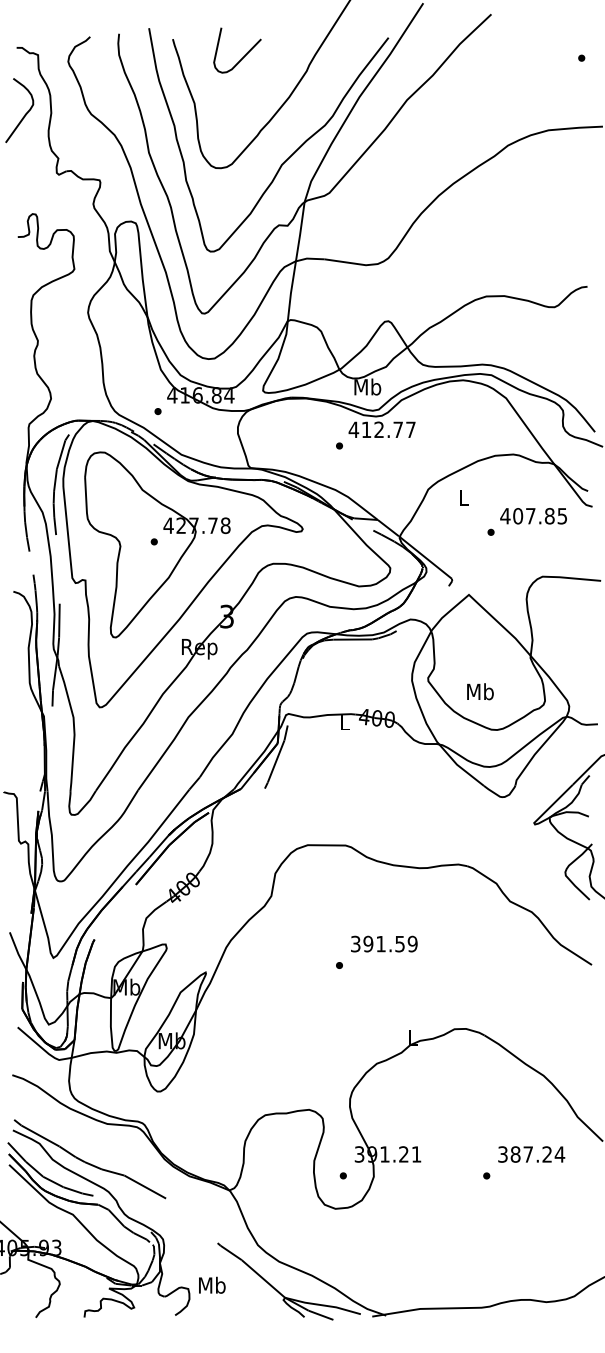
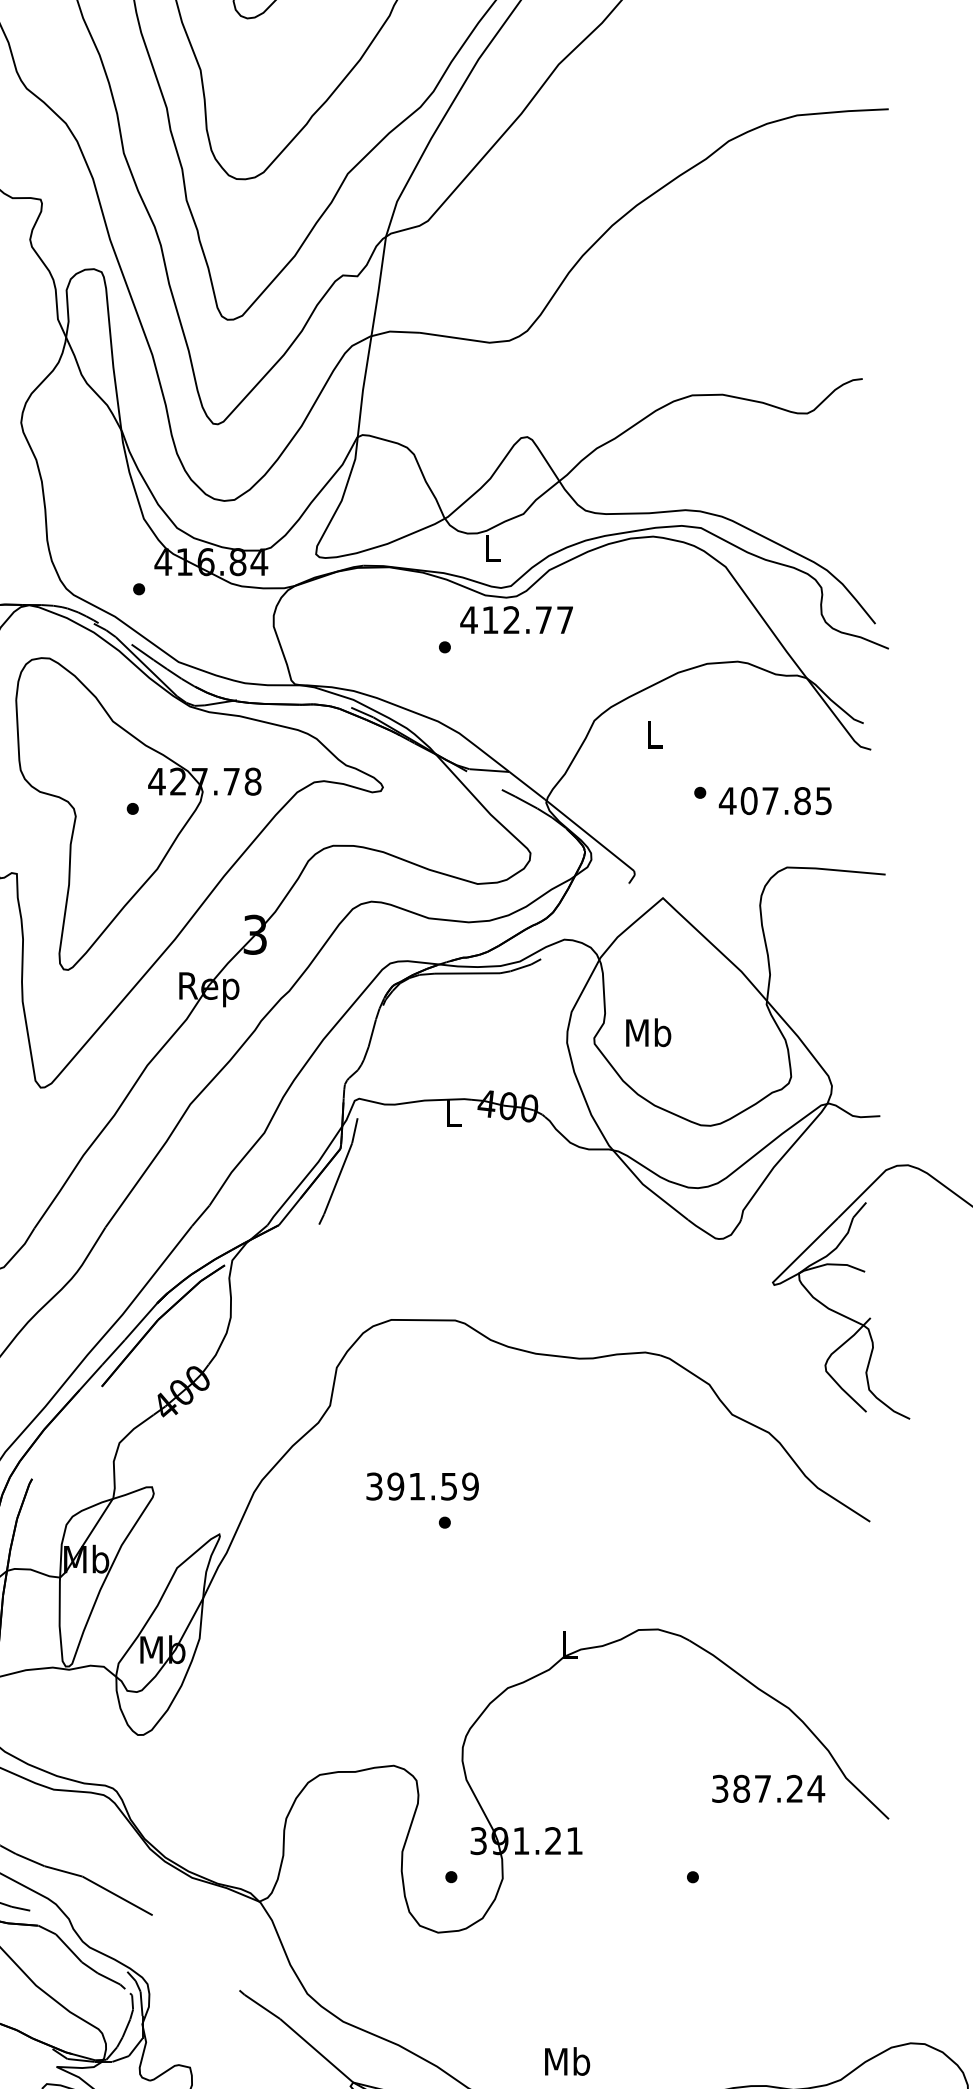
text: (367, 386) -> (492, 547), Mb -> L
text: (533, 516) -> (775, 801), moved
text: (480, 691) -> (648, 1032), moved
text: (384, 943) -> (422, 1485), moved
text: (531, 1154) -> (768, 1788), moved
text: (212, 1284) -> (567, 2060), moved

